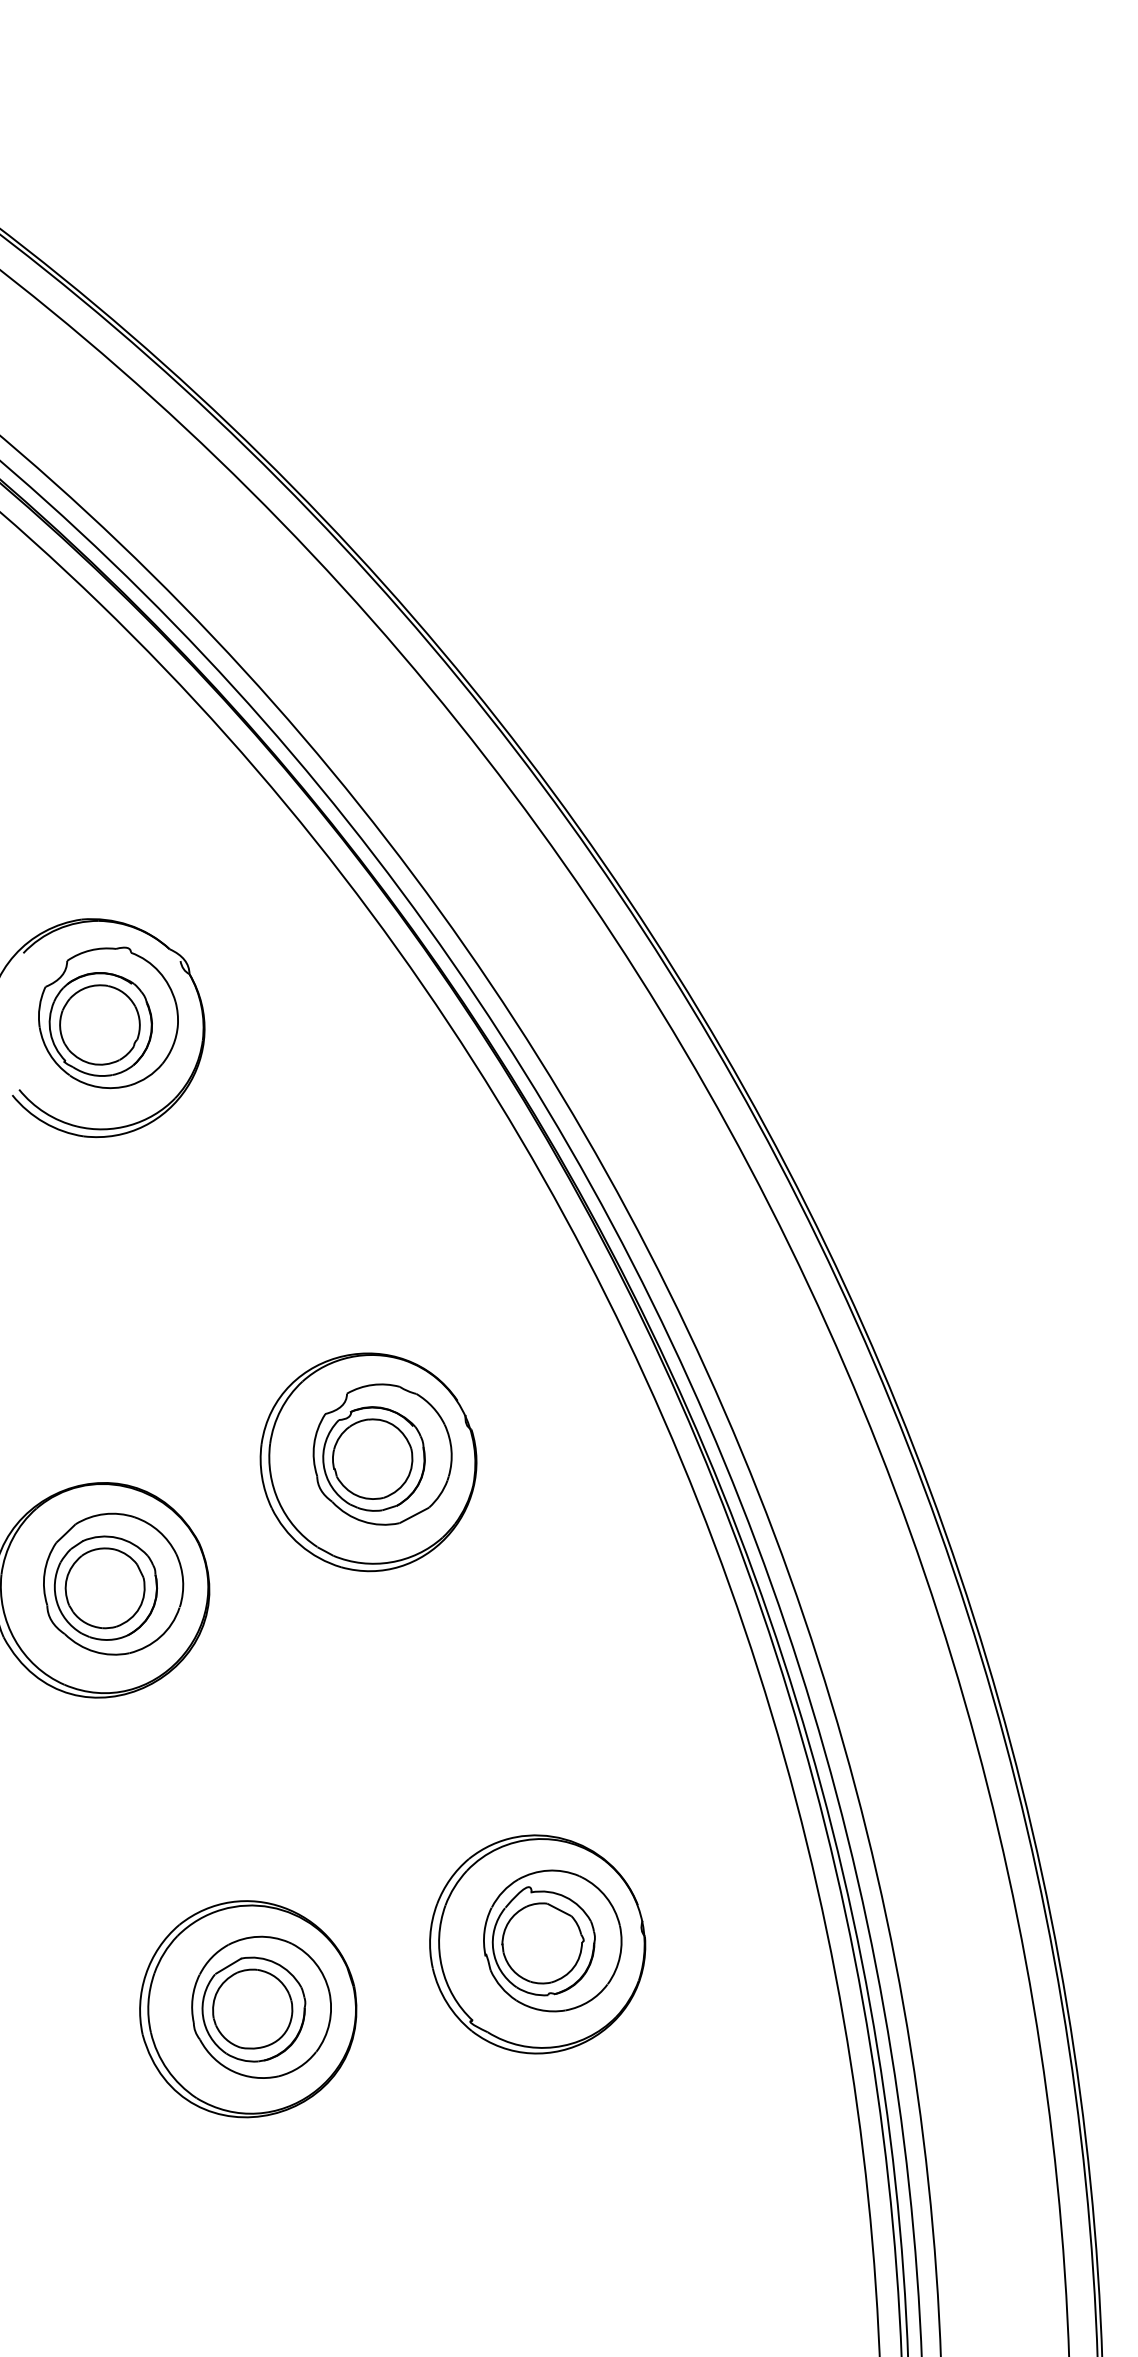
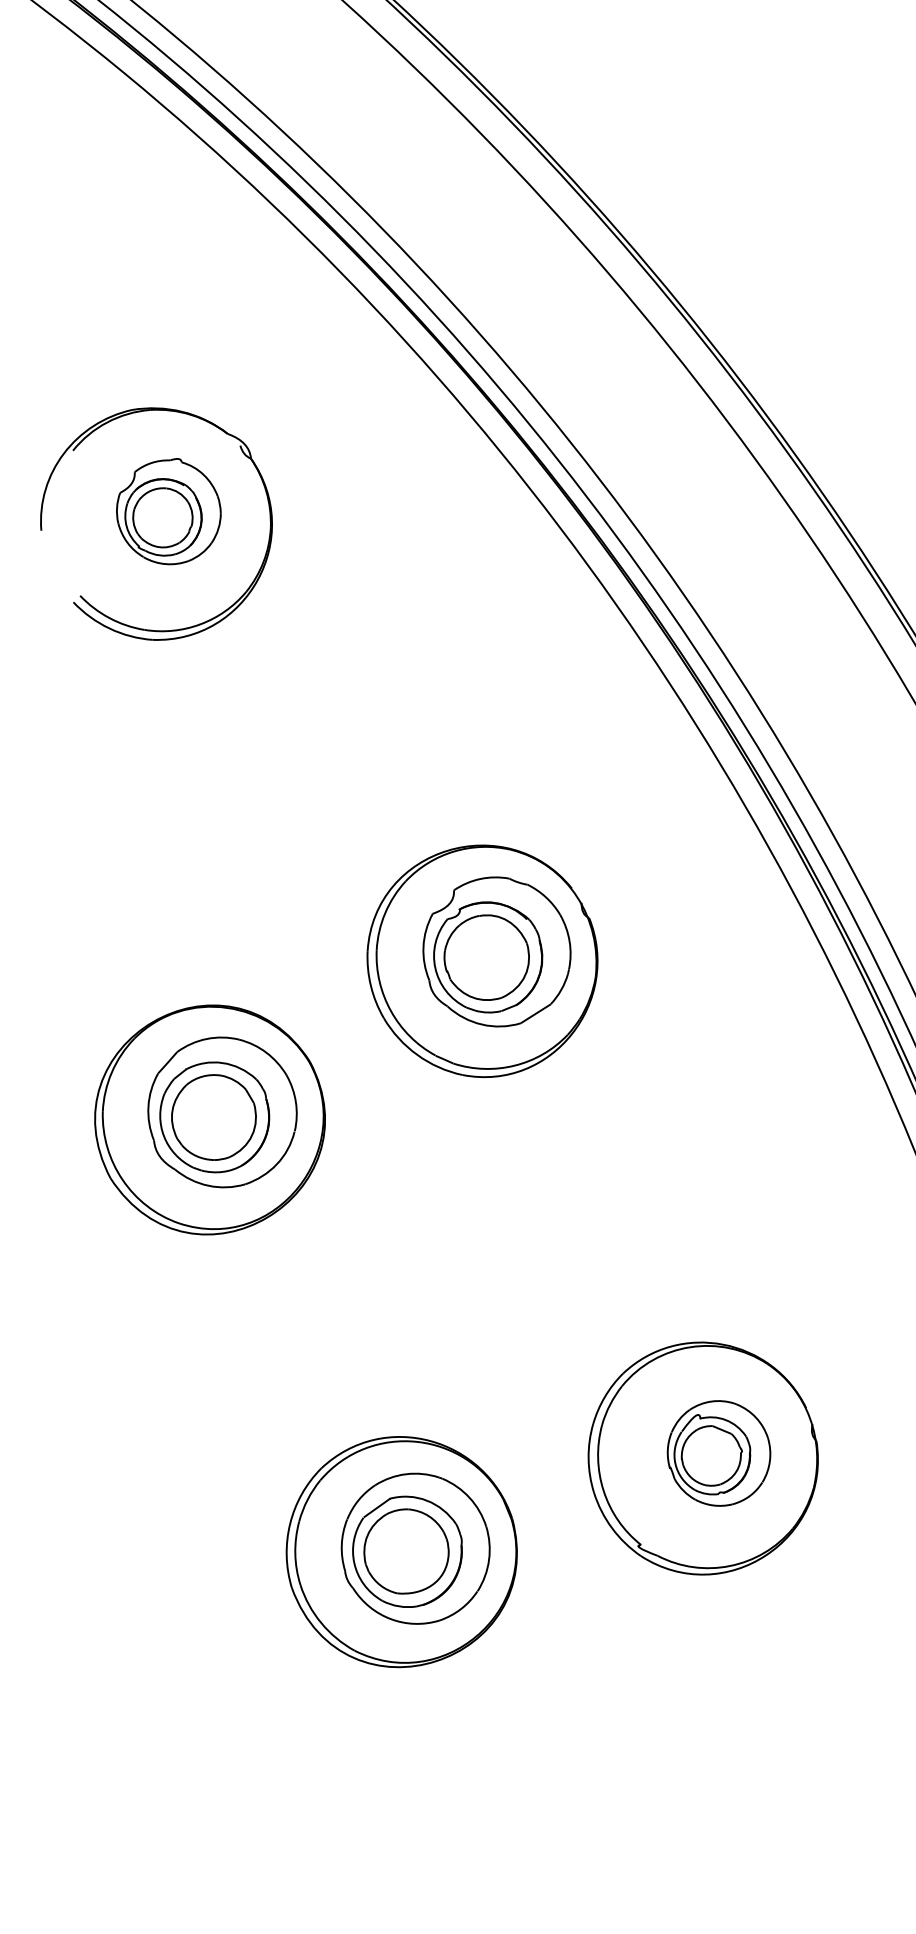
part: (108, 1017) -> (168, 511), size x0.7
part: (552, 1940) -> (718, 1453), size x0.7

